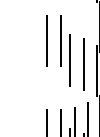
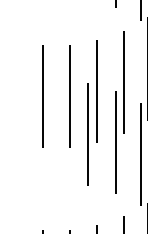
line: (87, 33) -> (122, 81), added
line: (74, 38) -> (97, 91), added

